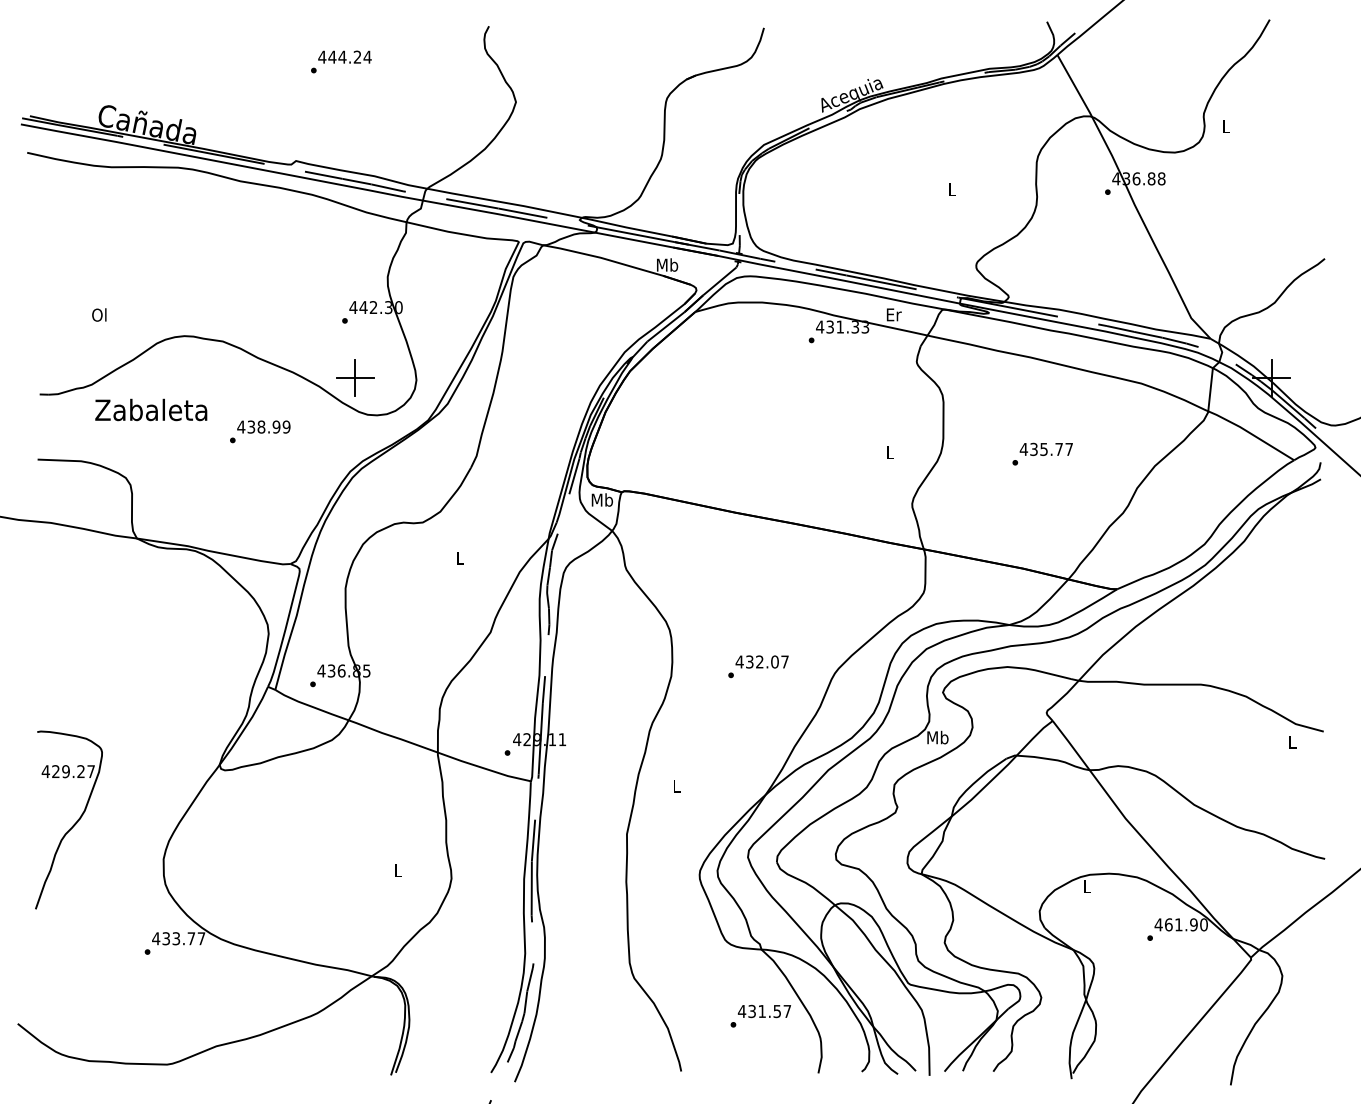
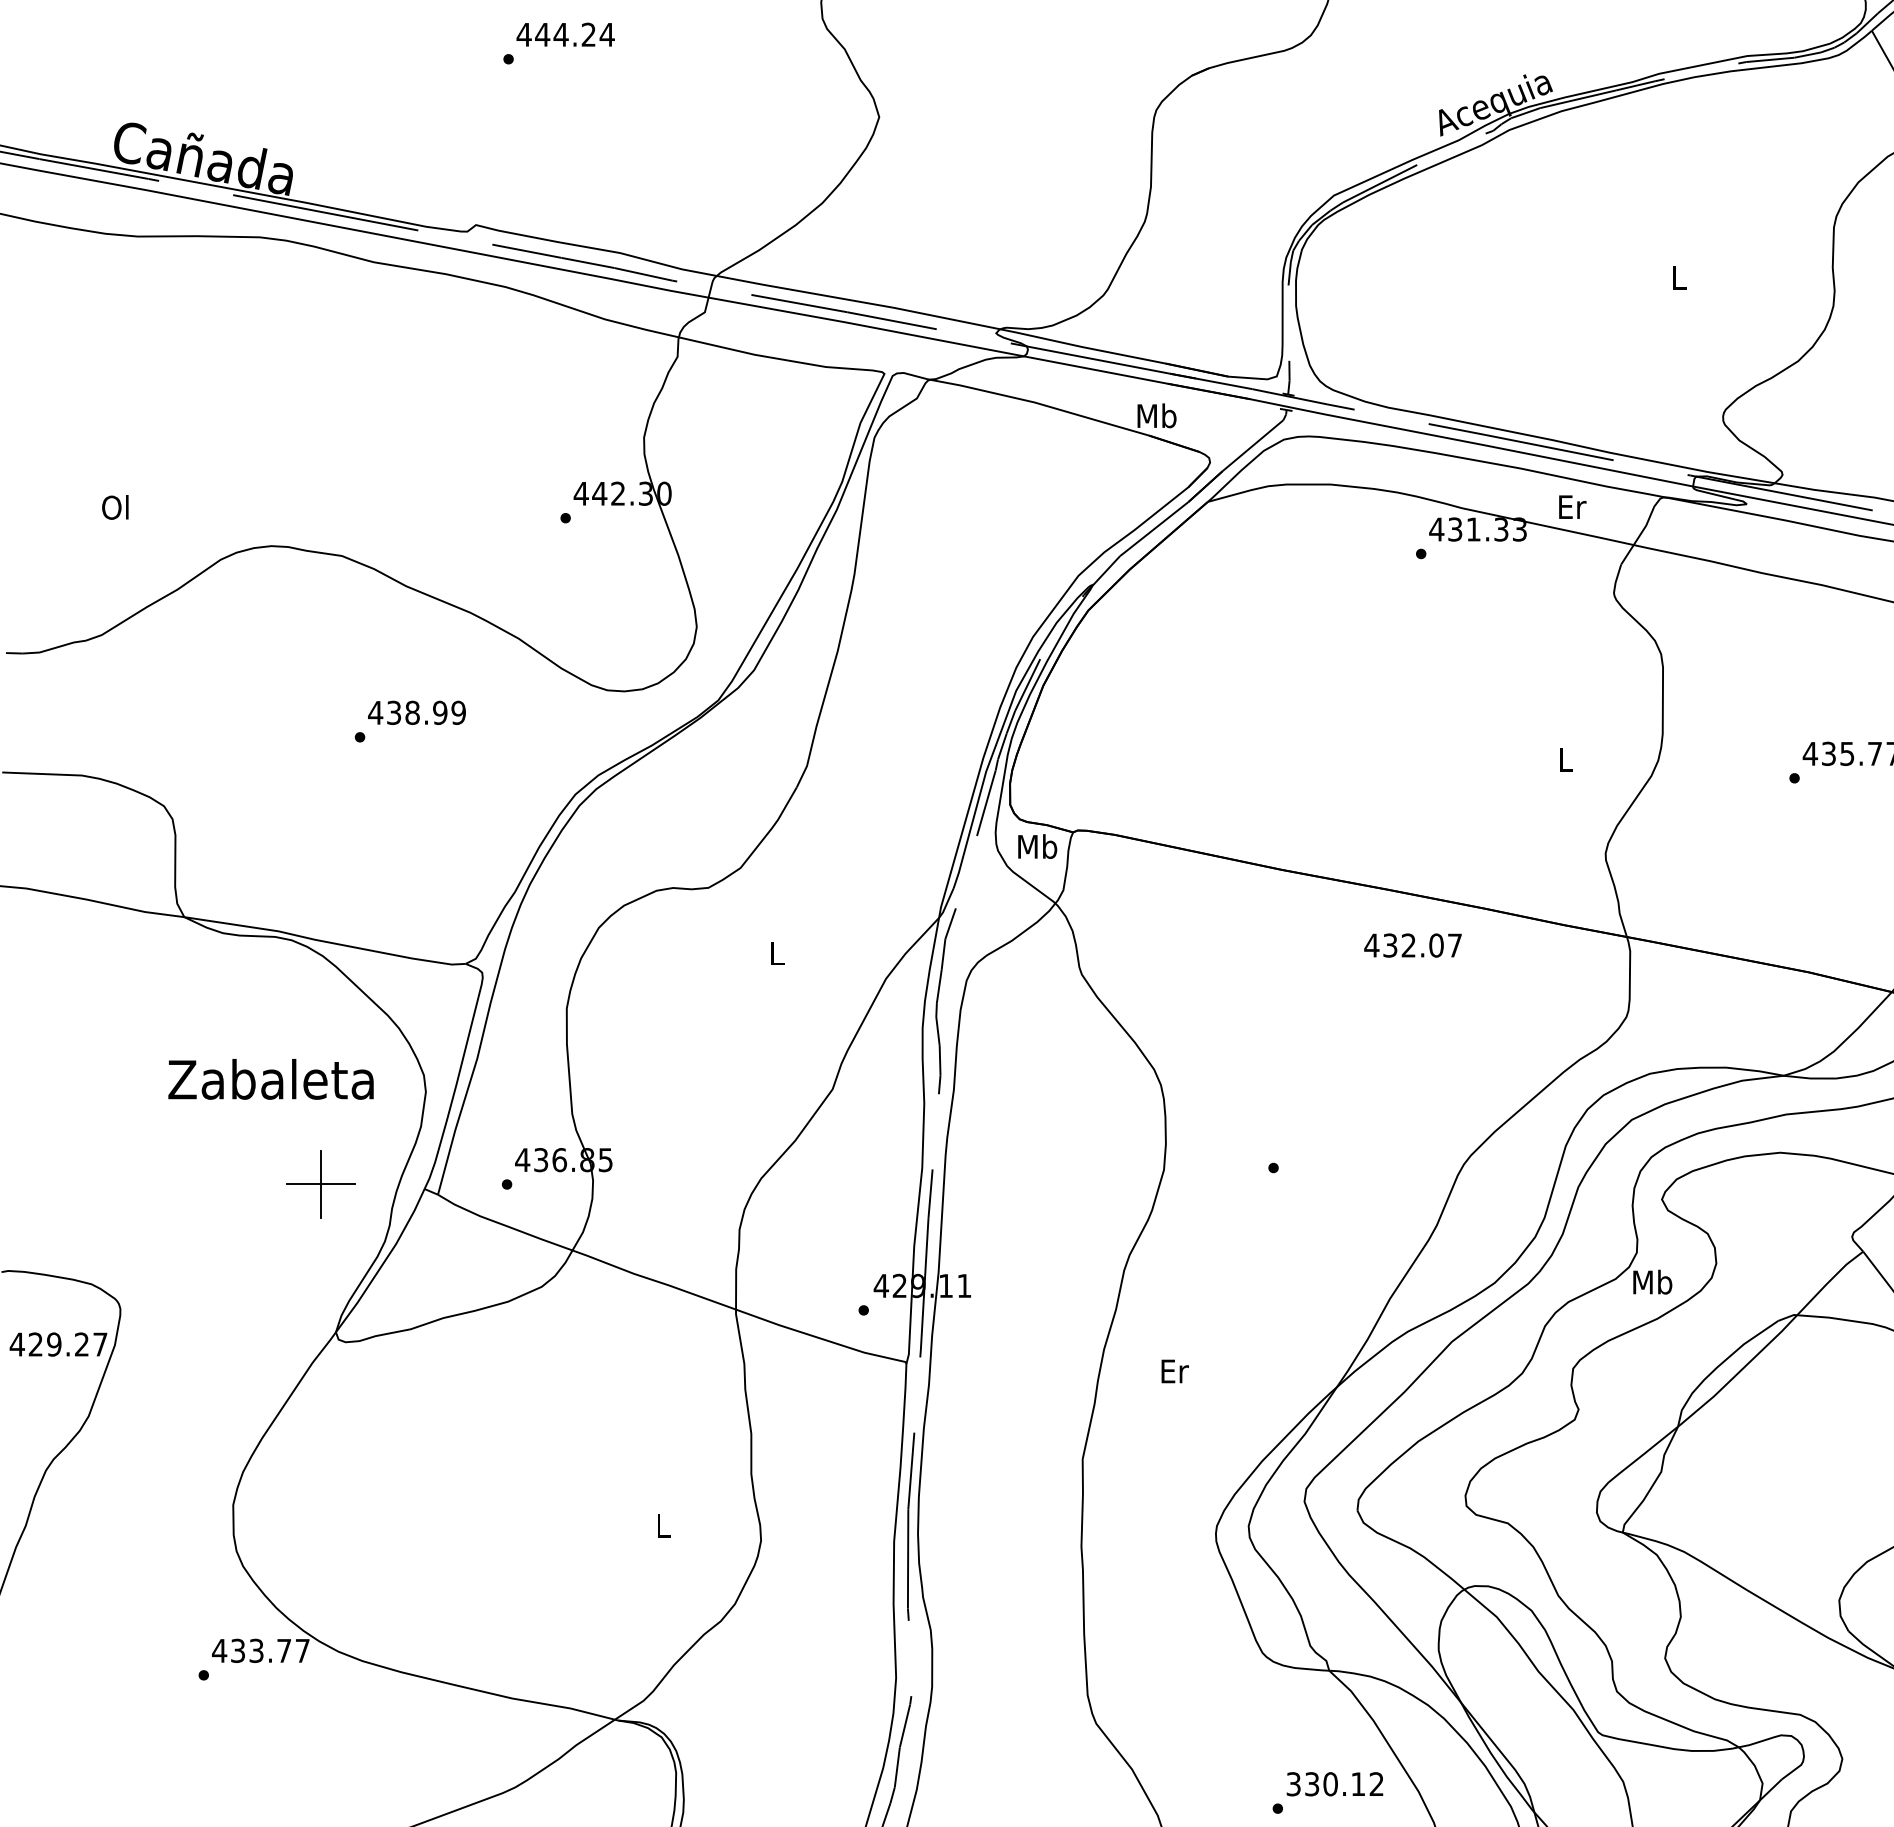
part: (355, 377) -> (320, 1182), moved
text: (151, 409) -> (271, 1078), moved
text: (761, 661) -> (1411, 944), moved
text: (677, 786) -> (1175, 1371), L -> Er
text: (764, 1011) -> (1334, 1784), 431.57 -> 330.12

